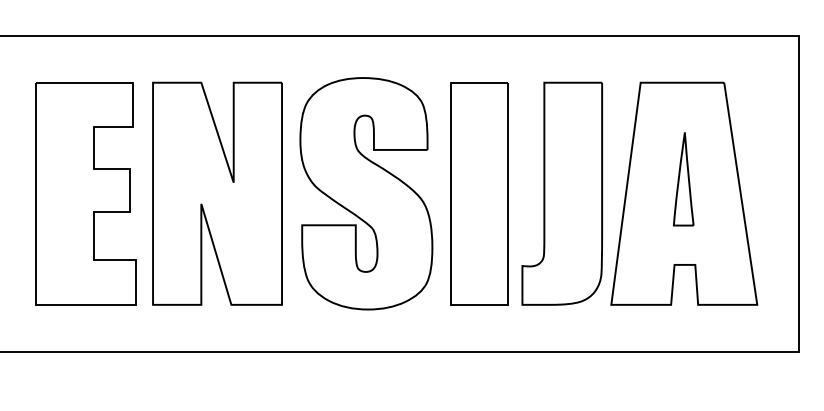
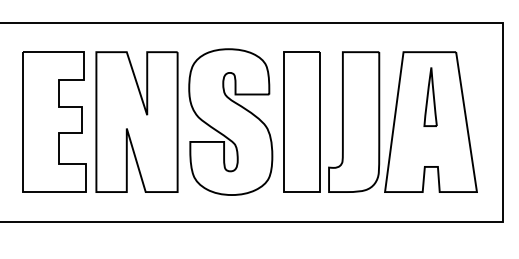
part: (683, 178) -> (430, 96), moved

